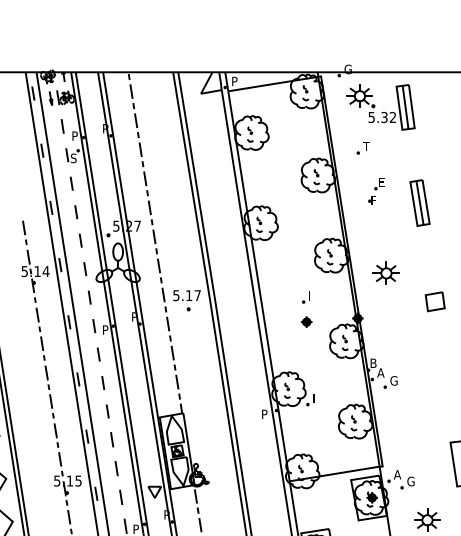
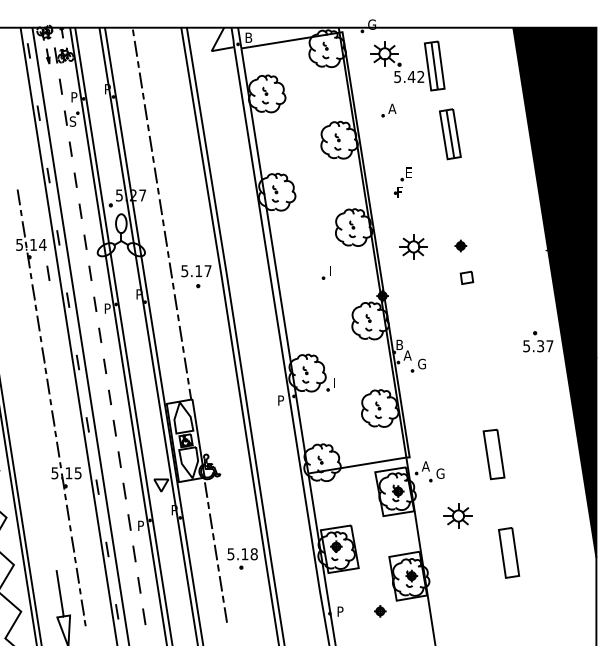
text: (235, 81) -> (249, 37), P -> B
text: (384, 117) -> (411, 76), 5.32 -> 5.42
text: (366, 146) -> (392, 108), T -> A
part: (376, 191) -> (402, 182), moved
part: (420, 203) -> (450, 134), moved
line: (51, 296) -> (48, 272), added
part: (434, 301) -> (466, 277), size x0.6
part: (306, 321) -> (460, 245), moved

